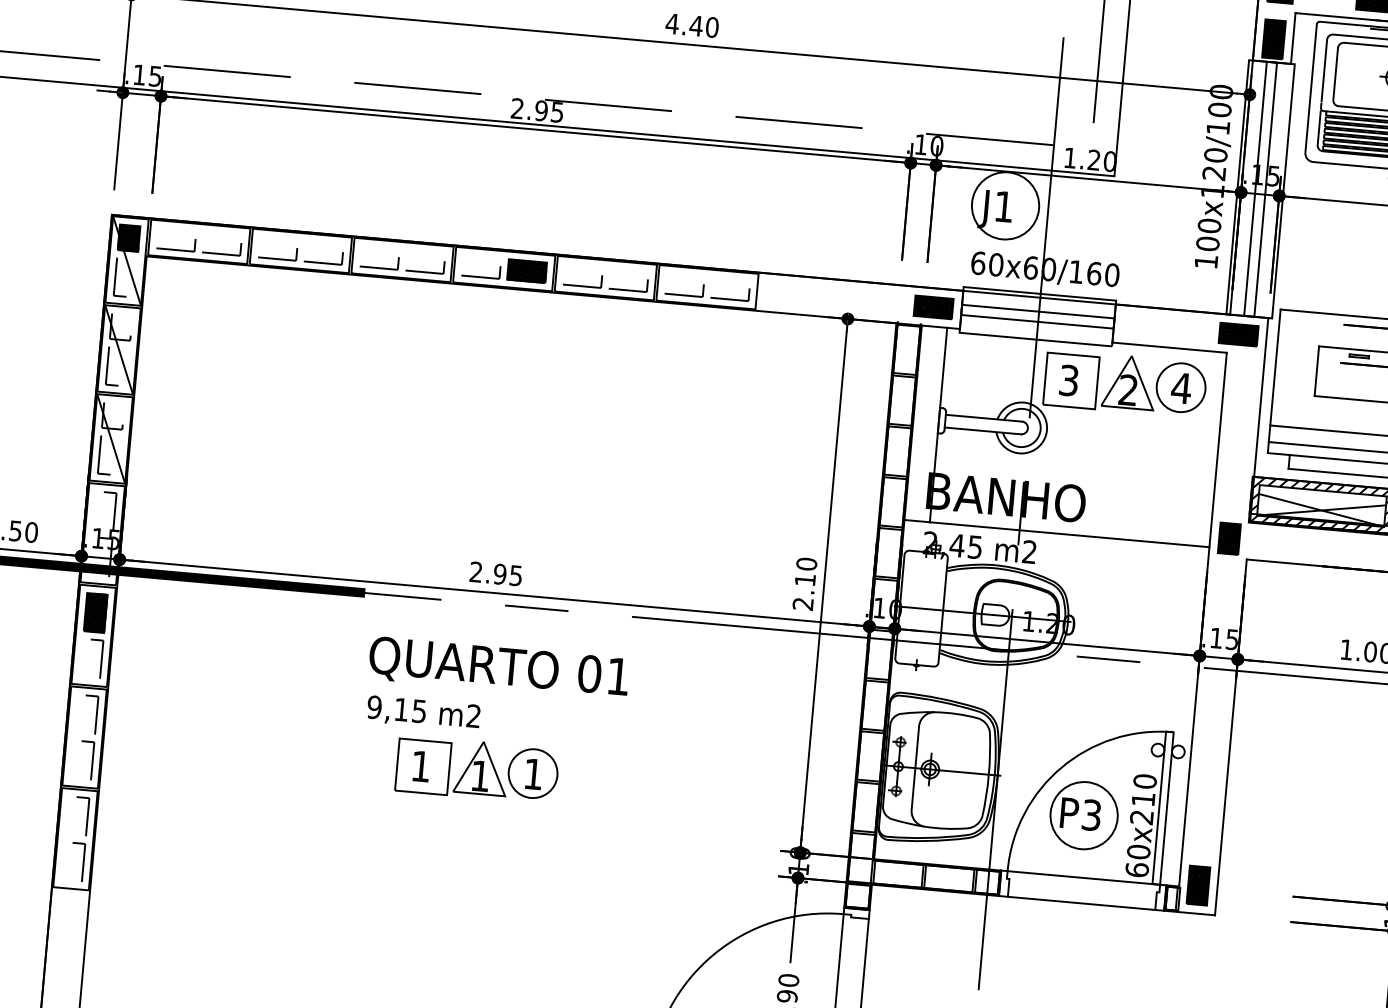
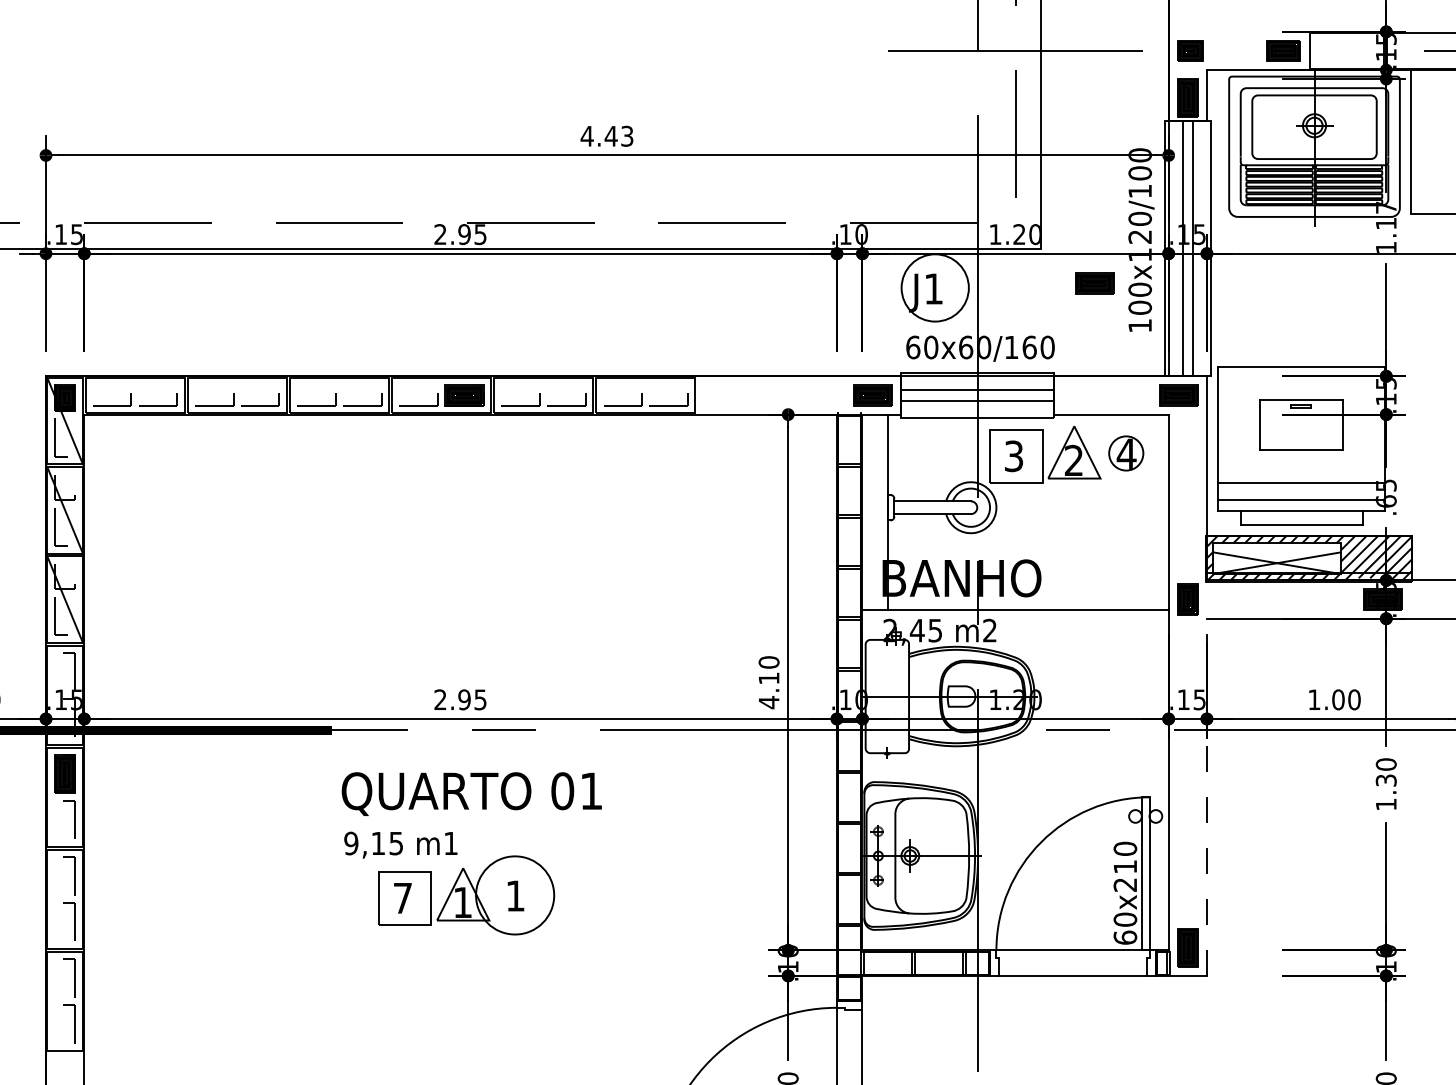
text: (712, 26) -> (627, 135), 4.40 -> 4.43
part: (1164, 215) -> (1094, 283), added
circle: (1180, 387) -> (1125, 453), size x0.7
text: (802, 603) -> (768, 702), 2.10 -> 4.10
text: (473, 715) -> (450, 842), m2 -> m1
line: (1230, 737) -> (1206, 797), solid -> dashed
text: (420, 766) -> (402, 898), 1 -> 7
circle: (532, 773) -> (514, 895), size x1.6
part: (1084, 814) -> (1067, 887), removed

